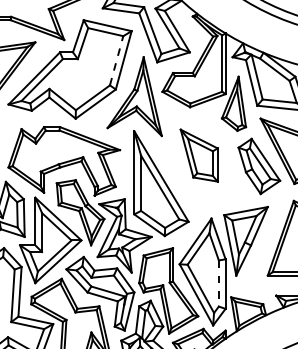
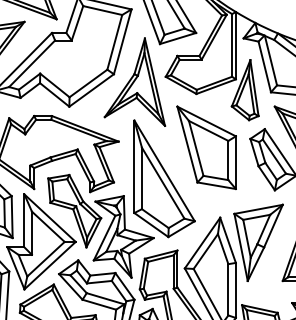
line: (116, 60) -> (114, 42), dashed -> solid
part: (198, 155) -> (205, 147), size x1.43
line: (218, 284) -> (227, 290), dashed -> solid

